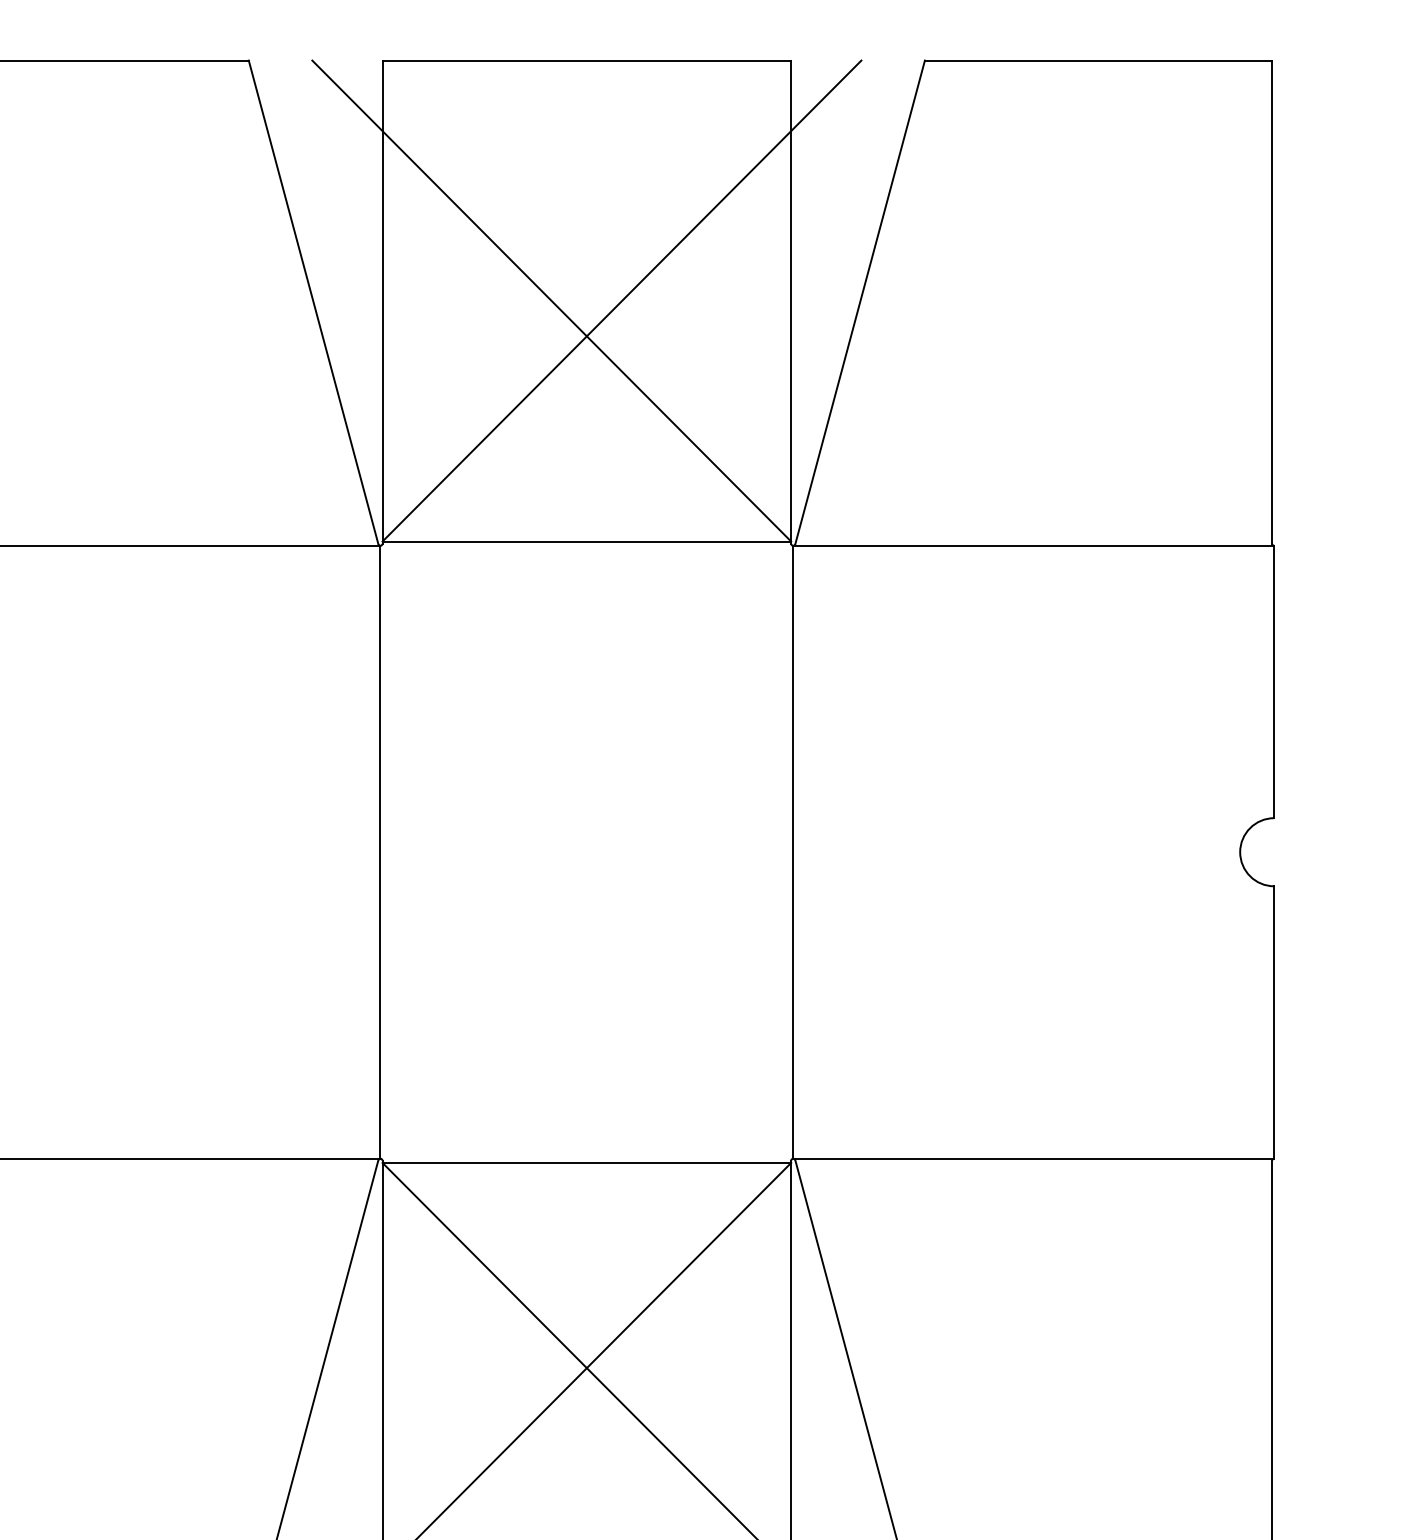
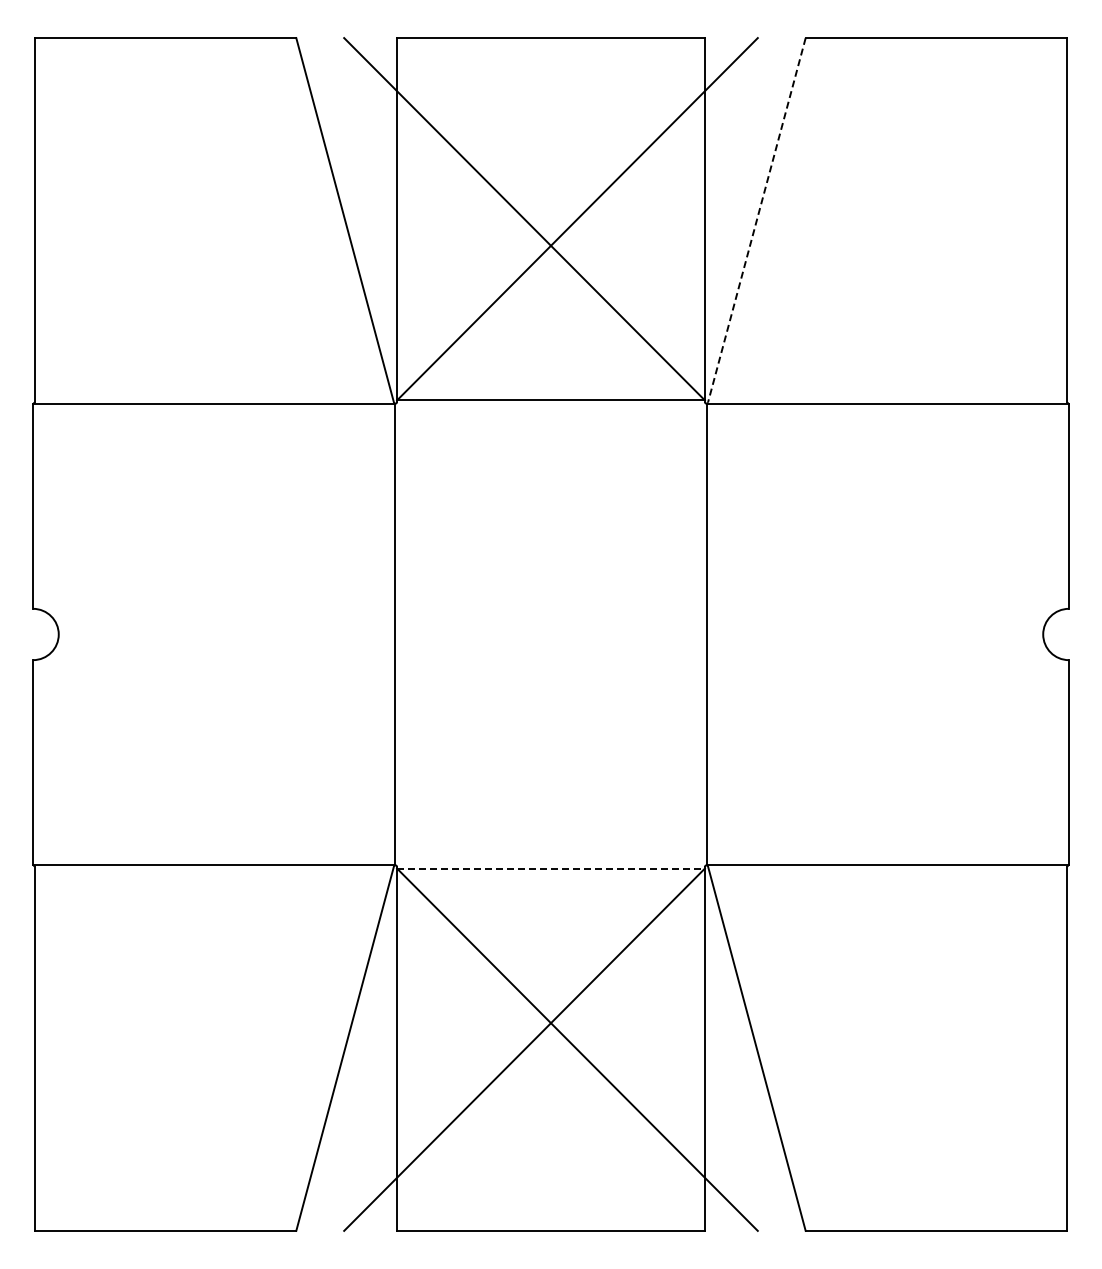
line: (859, 302) -> (756, 220), solid -> dashed
line: (587, 1162) -> (551, 868), solid -> dashed

